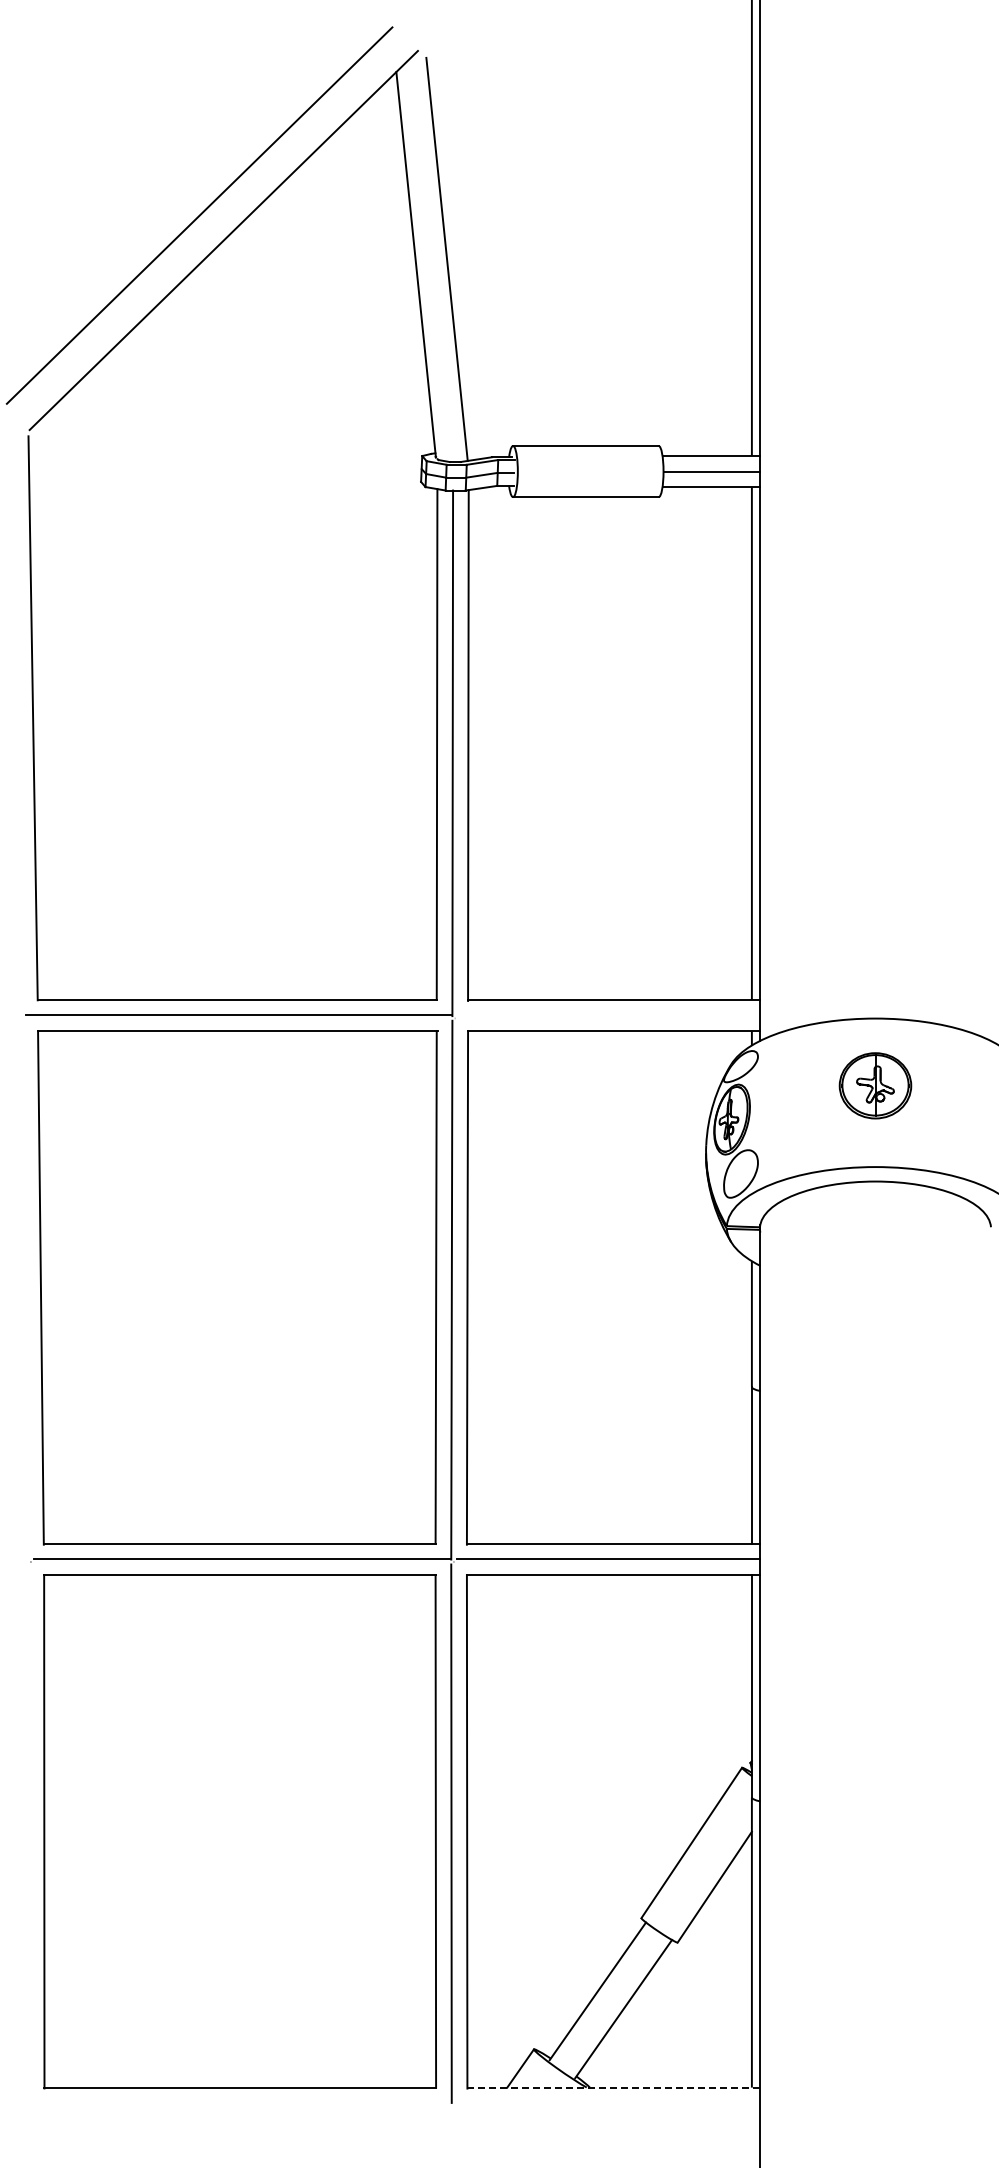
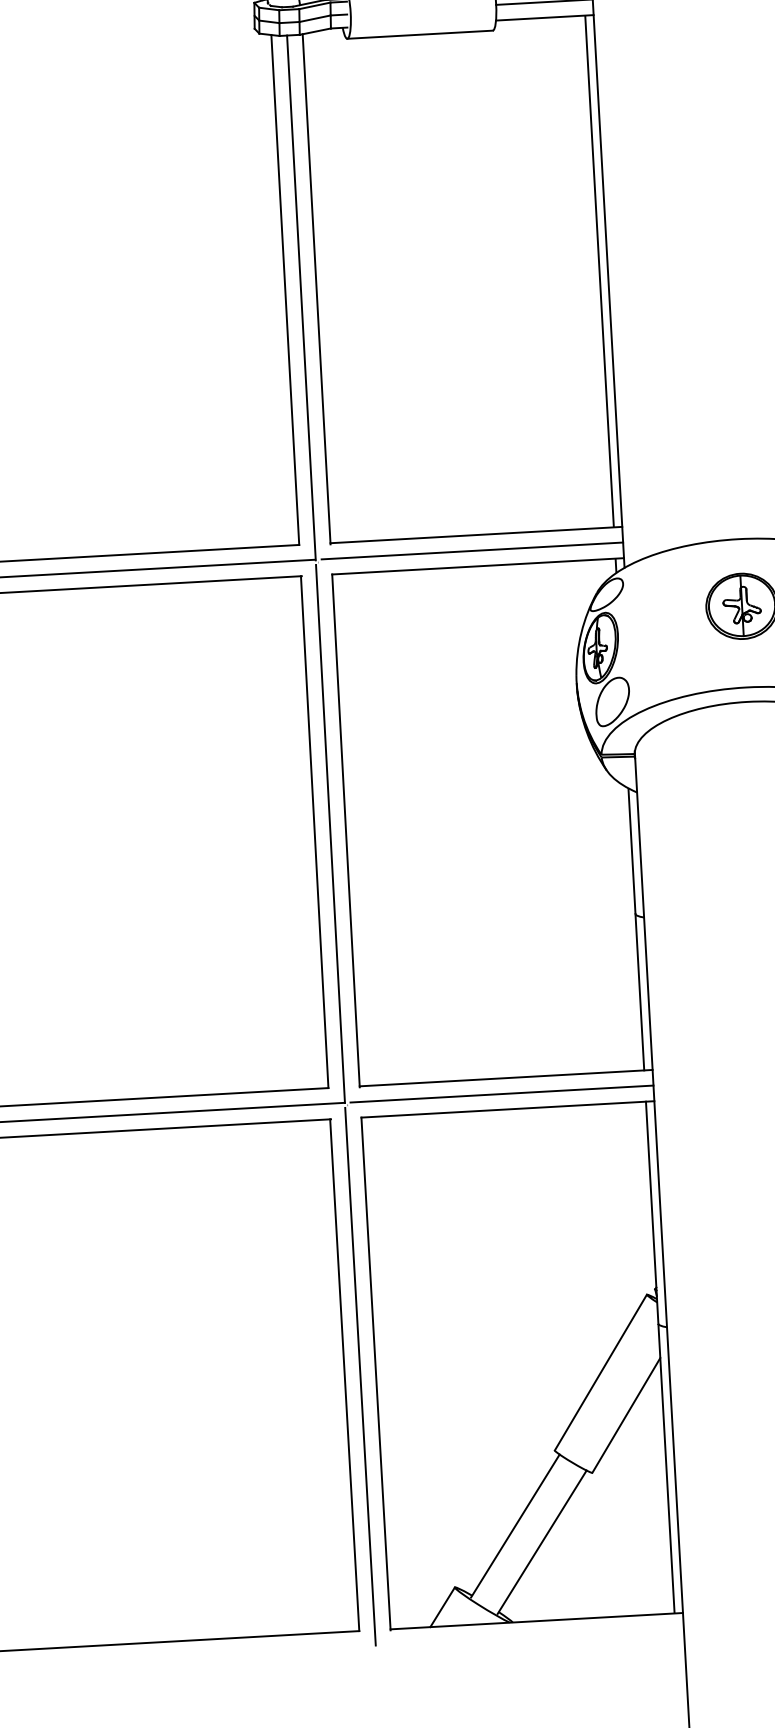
line: (609, 1015) -> (472, 550), added
line: (614, 2087) -> (537, 1621), dashed -> solid

